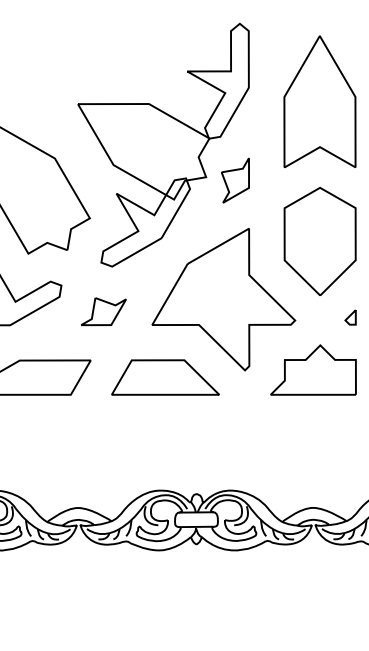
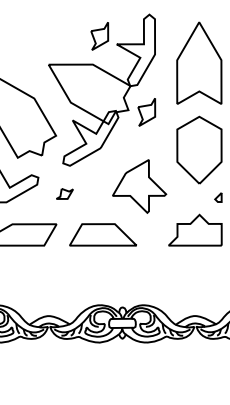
part: (159, 58) -> (99, 36), added
part: (223, 299) -> (139, 186), size x0.6
part: (103, 311) -> (64, 193), size x0.6

